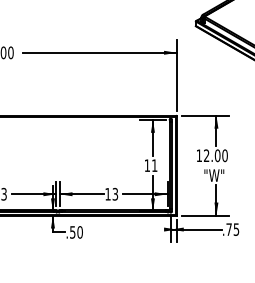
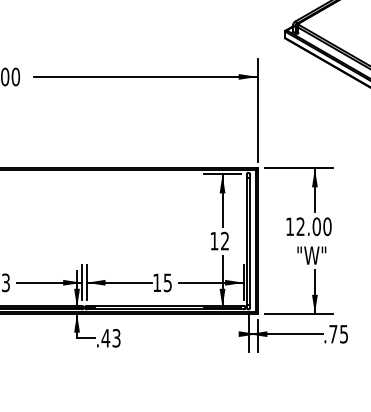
text: (154, 165) -> (224, 240), 11 -> 12
text: (115, 193) -> (168, 281), 13 -> 15
text: (75, 232) -> (109, 338), .50 -> .43

